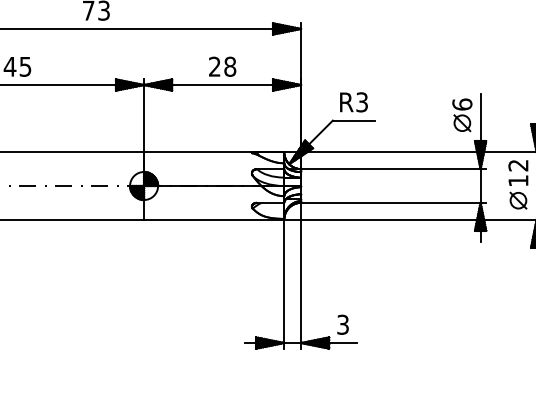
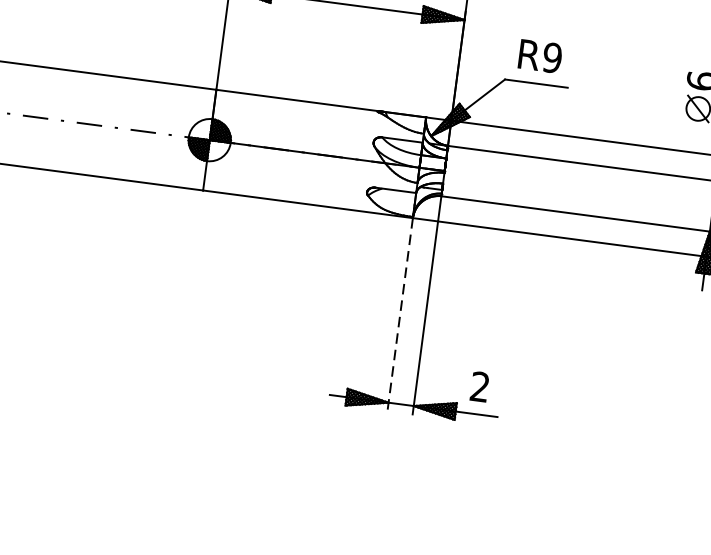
text: (362, 102) -> (552, 58), R3 -> R9
line: (284, 284) -> (400, 315), solid -> dashed
text: (342, 324) -> (479, 386), 3 -> 2

